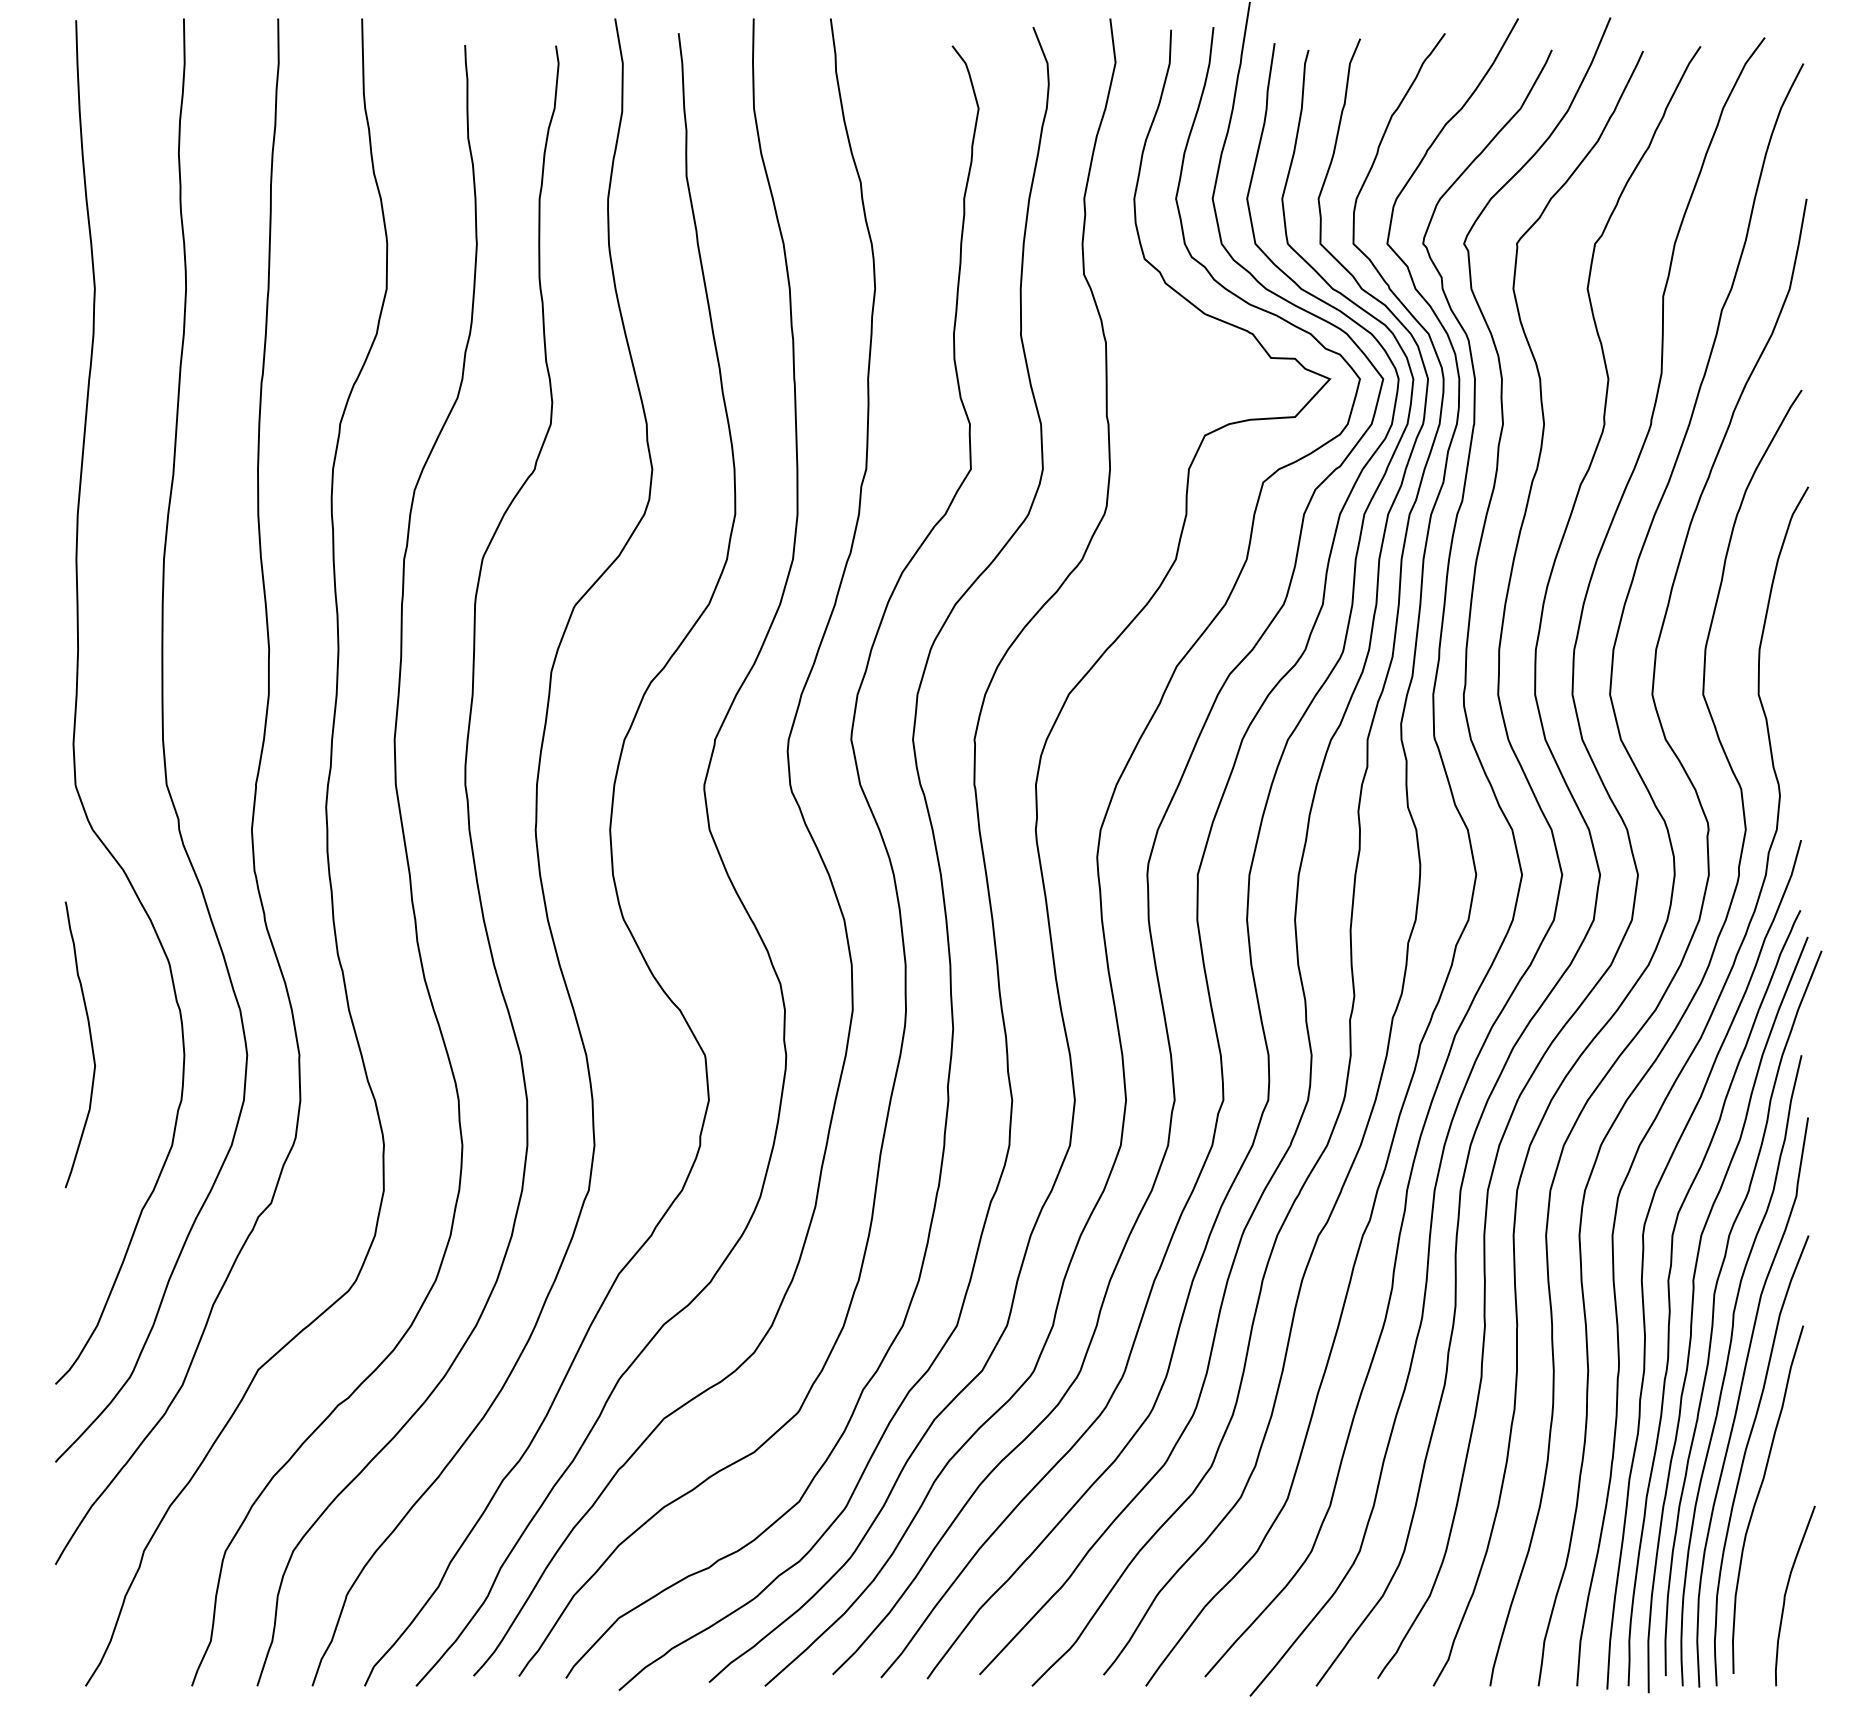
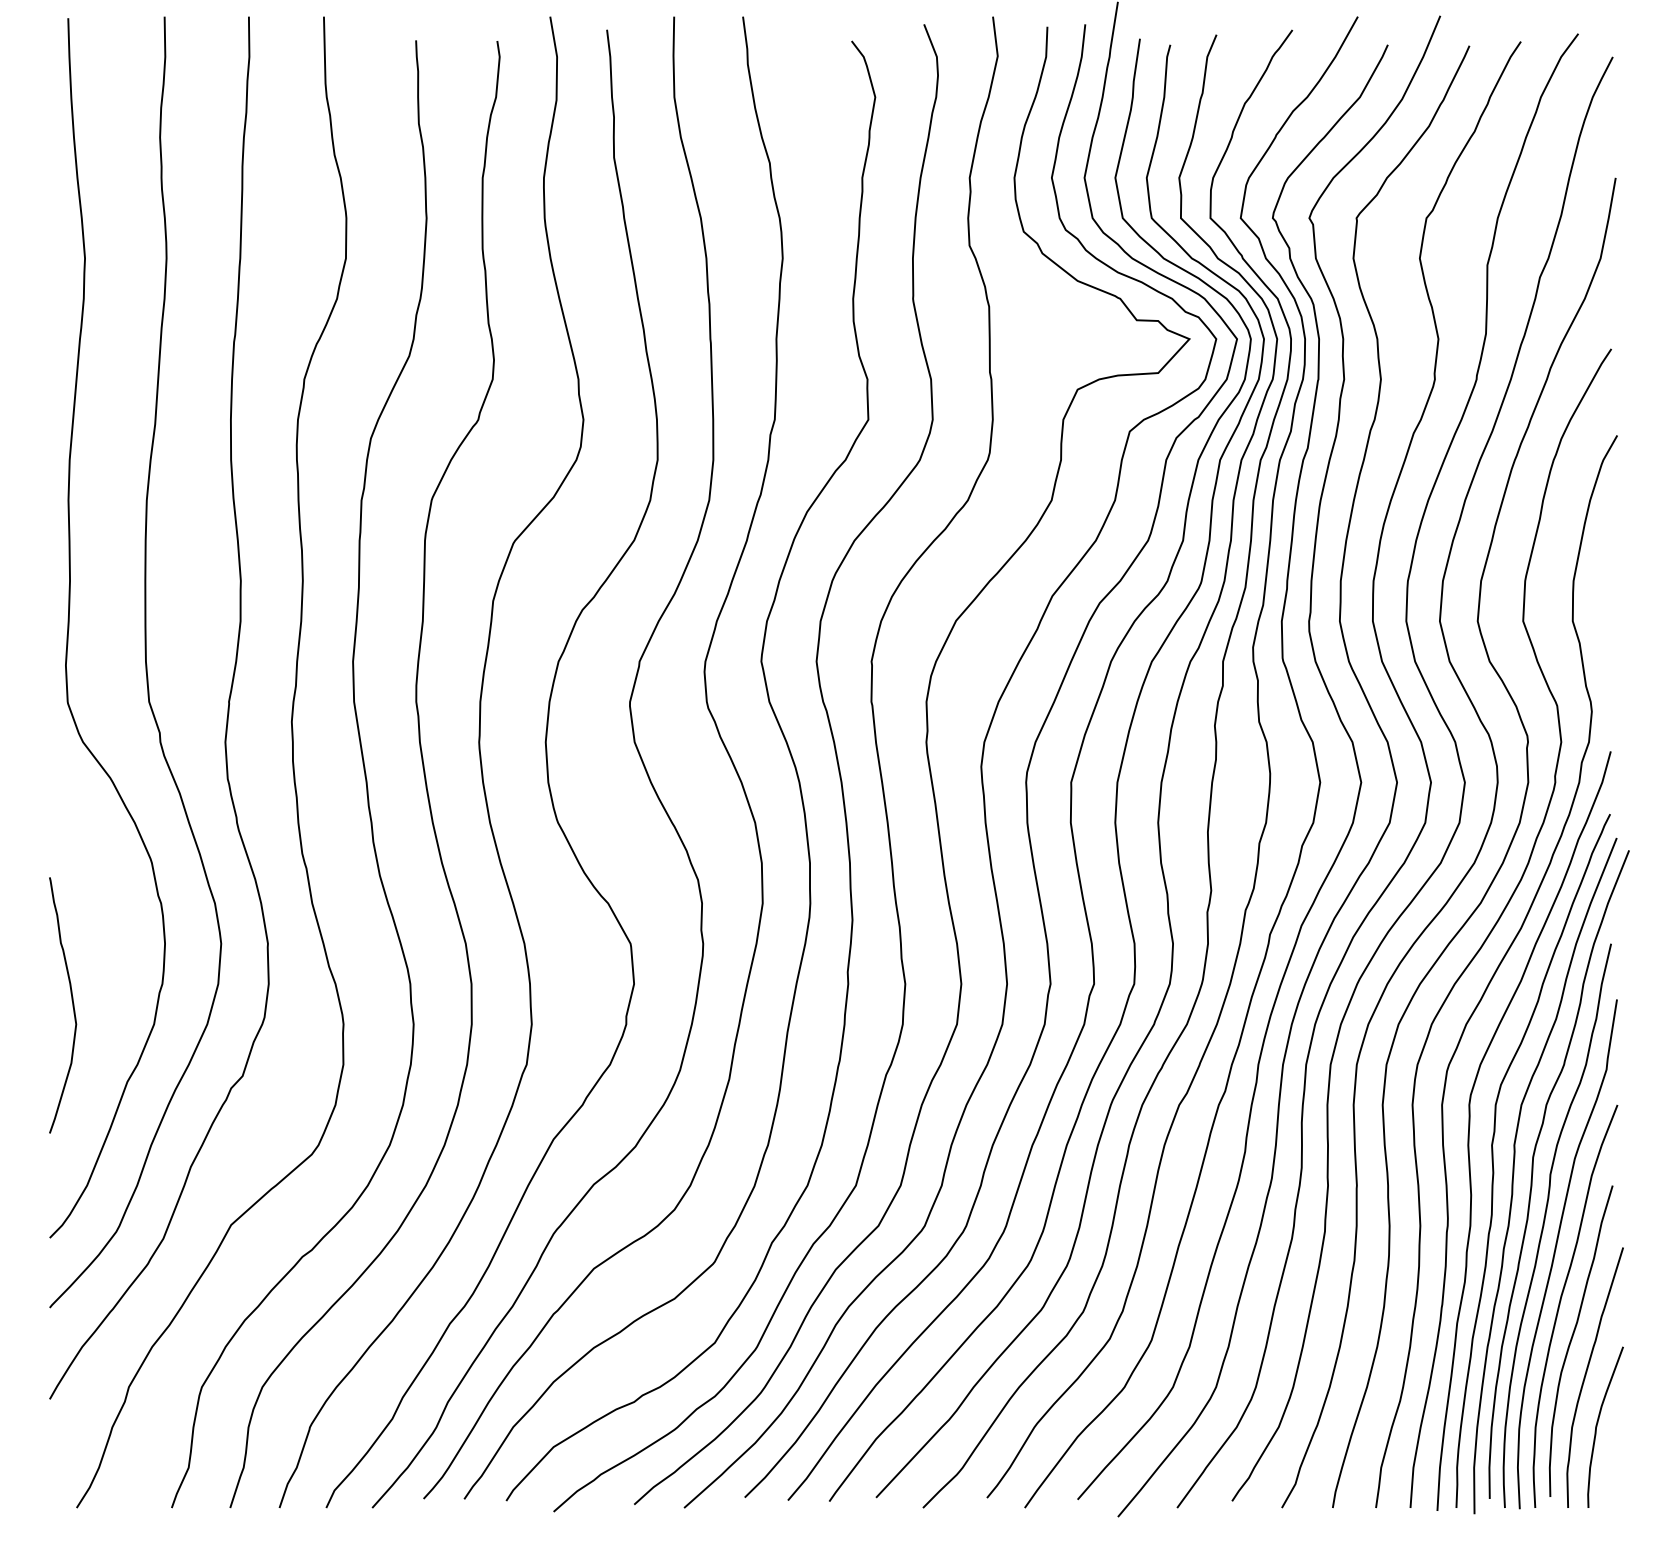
curve: (90, 1044) -> (72, 1005), moved
curve: (1773, 1538) -> (1586, 1375), added

